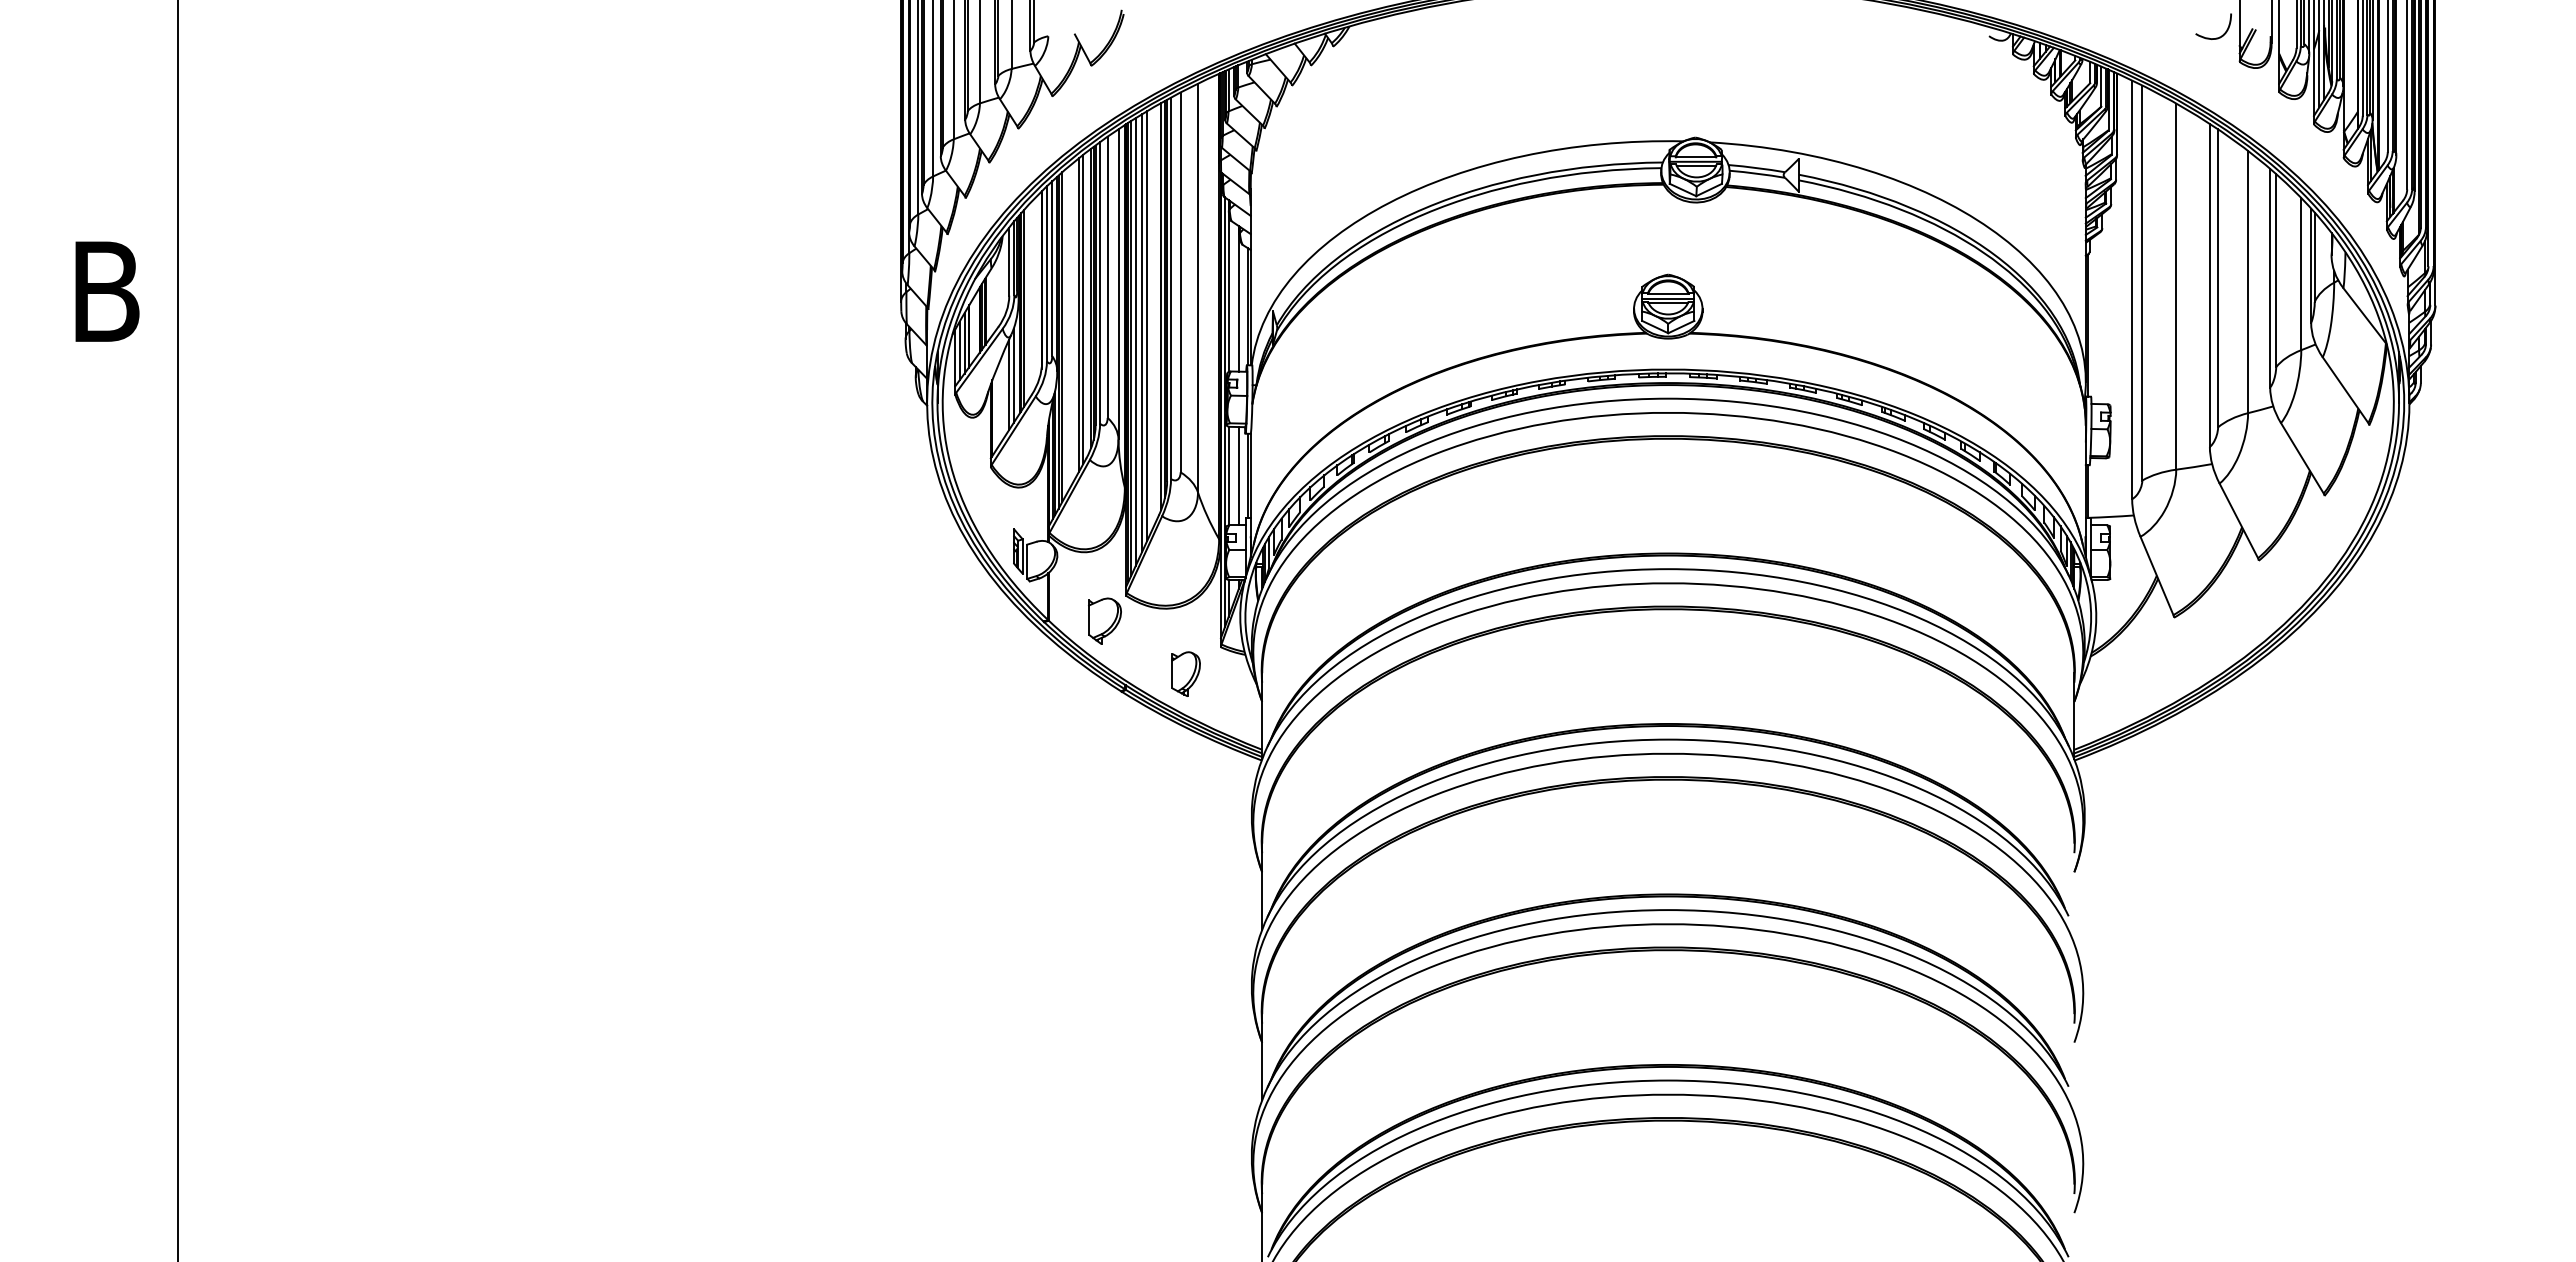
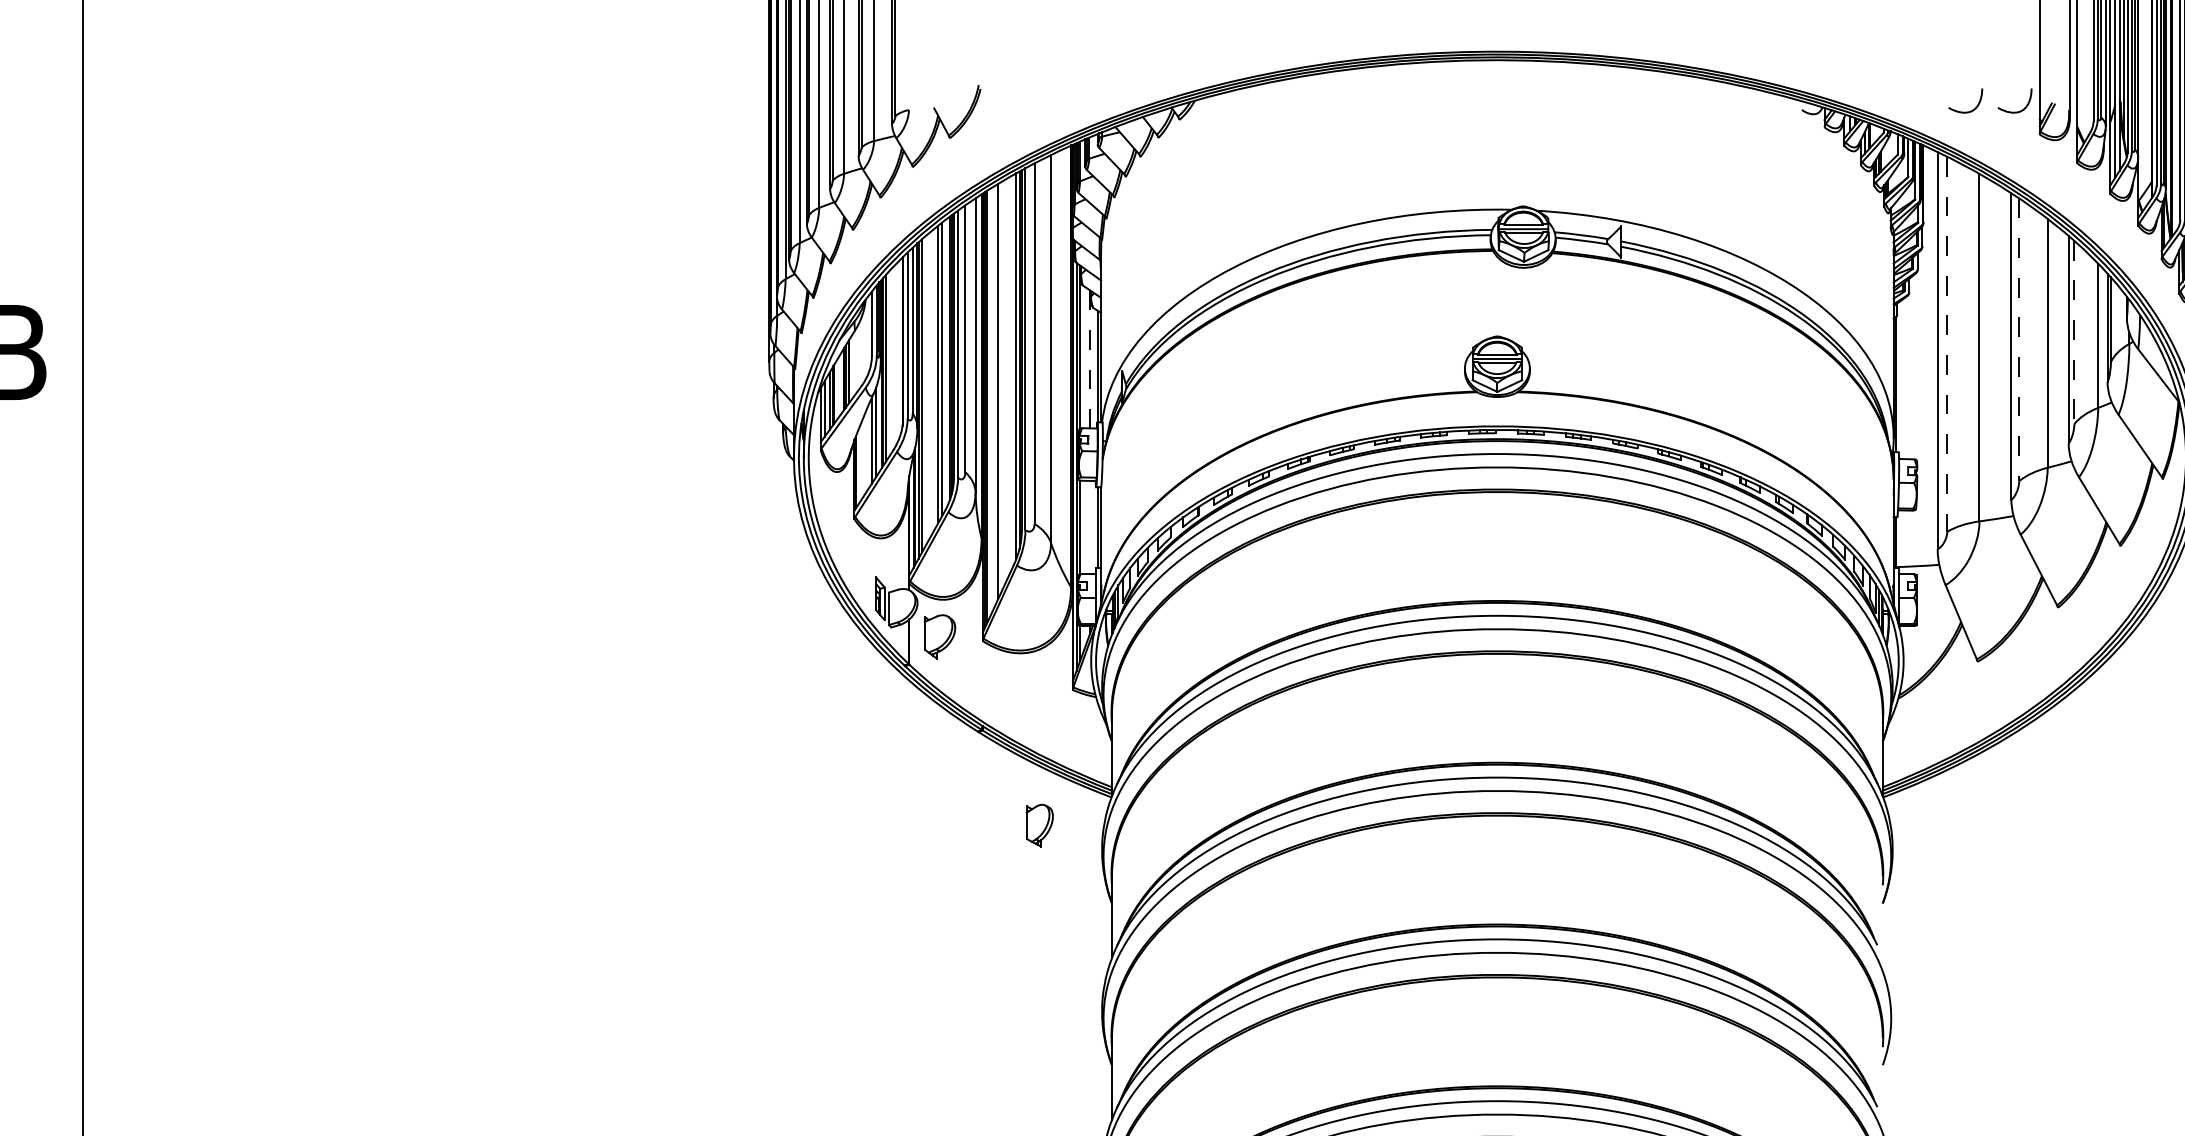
curve: (2164, 37) -> (1968, 111), added
line: (2276, 270) -> (2074, 332), solid -> dashed
line: (2218, 278) -> (2019, 339), solid -> dashed
line: (2142, 283) -> (1947, 344), solid -> dashed
line: (1238, 298) -> (1089, 358), solid -> dashed
line: (1147, 326) -> (1003, 385), removed
line: (1135, 342) -> (991, 400), removed
line: (1238, 476) -> (1089, 527), removed
part: (1104, 620) -> (939, 636), moved
part: (1185, 673) -> (1039, 824), moved

